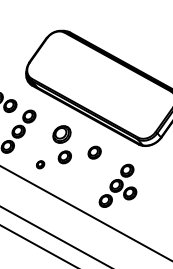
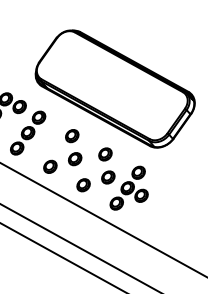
part: (62, 135) -> (72, 136), size x0.71
part: (40, 164) -> (50, 166), size x1.67
part: (97, 175) -> (108, 177), added
part: (73, 183) -> (83, 185), added

